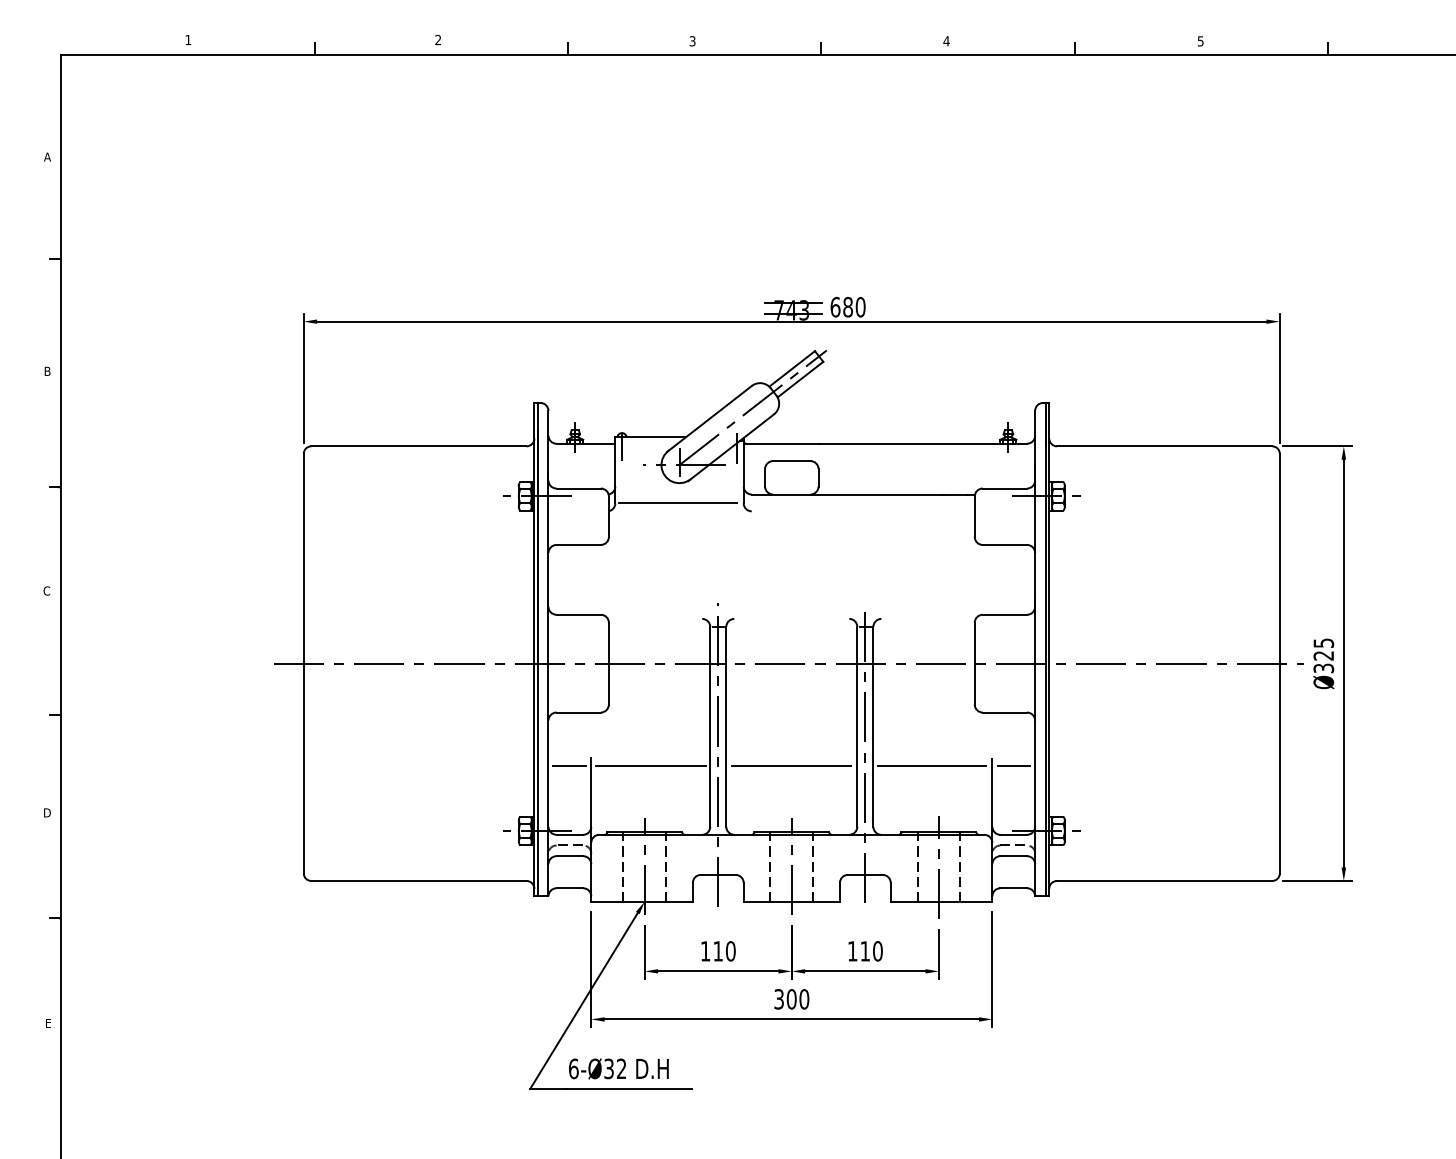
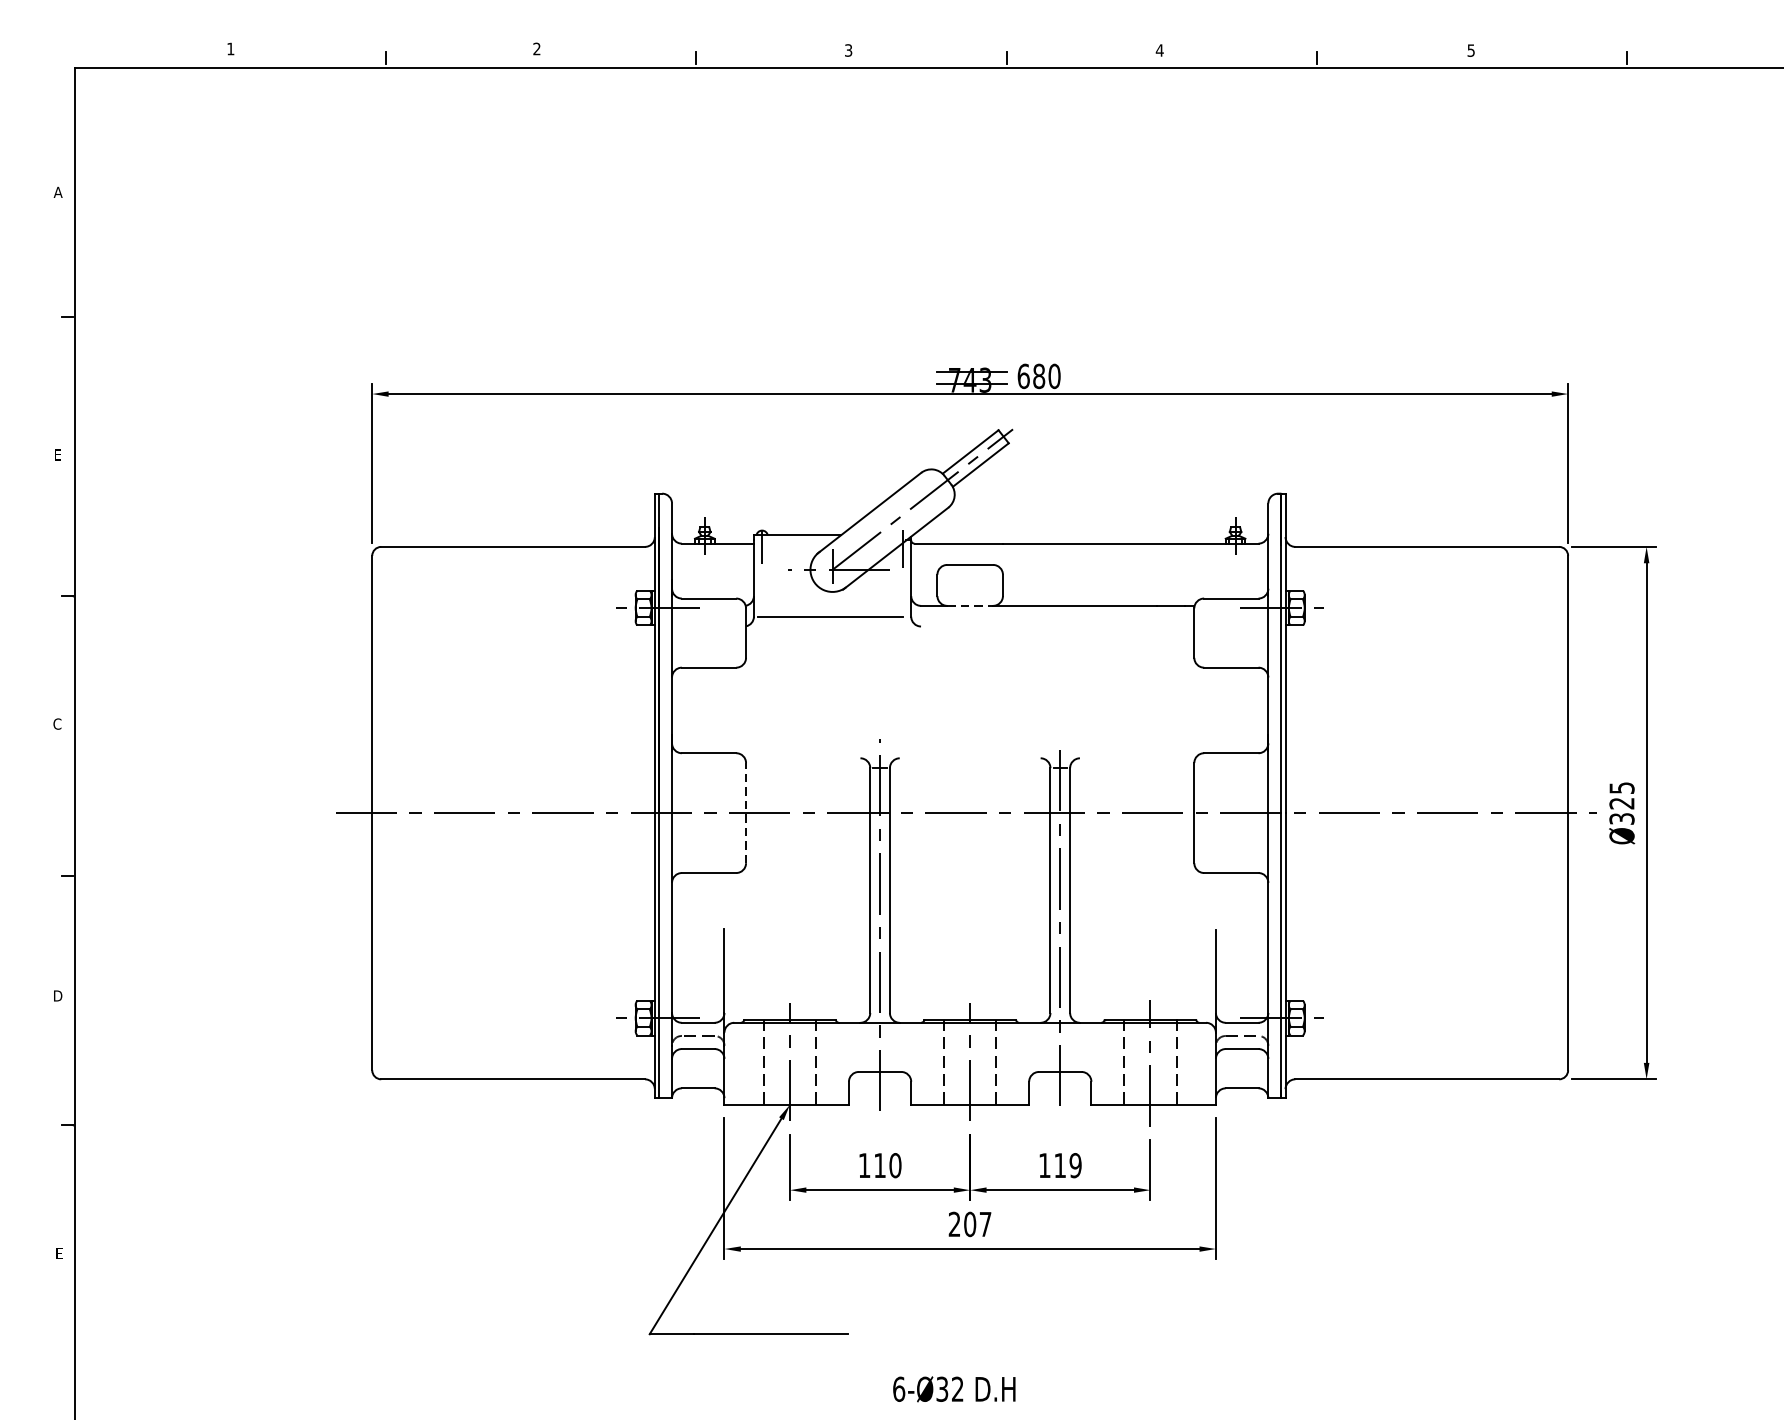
text: (47, 370) -> (58, 453), B -> E
line: (791, 494) -> (969, 605), solid -> dashed
line: (608, 663) -> (745, 812), solid -> dashed
line: (569, 766) -> (697, 939), removed
line: (650, 766) -> (797, 939), removed
line: (791, 766) -> (969, 939), removed
line: (931, 766) -> (1141, 939), removed
line: (1013, 766) -> (1241, 939), removed
text: (877, 951) -> (1075, 1165), 110 -> 119
text: (791, 999) -> (969, 1224), 300 -> 207
text: (618, 1068) -> (953, 1388), moved

